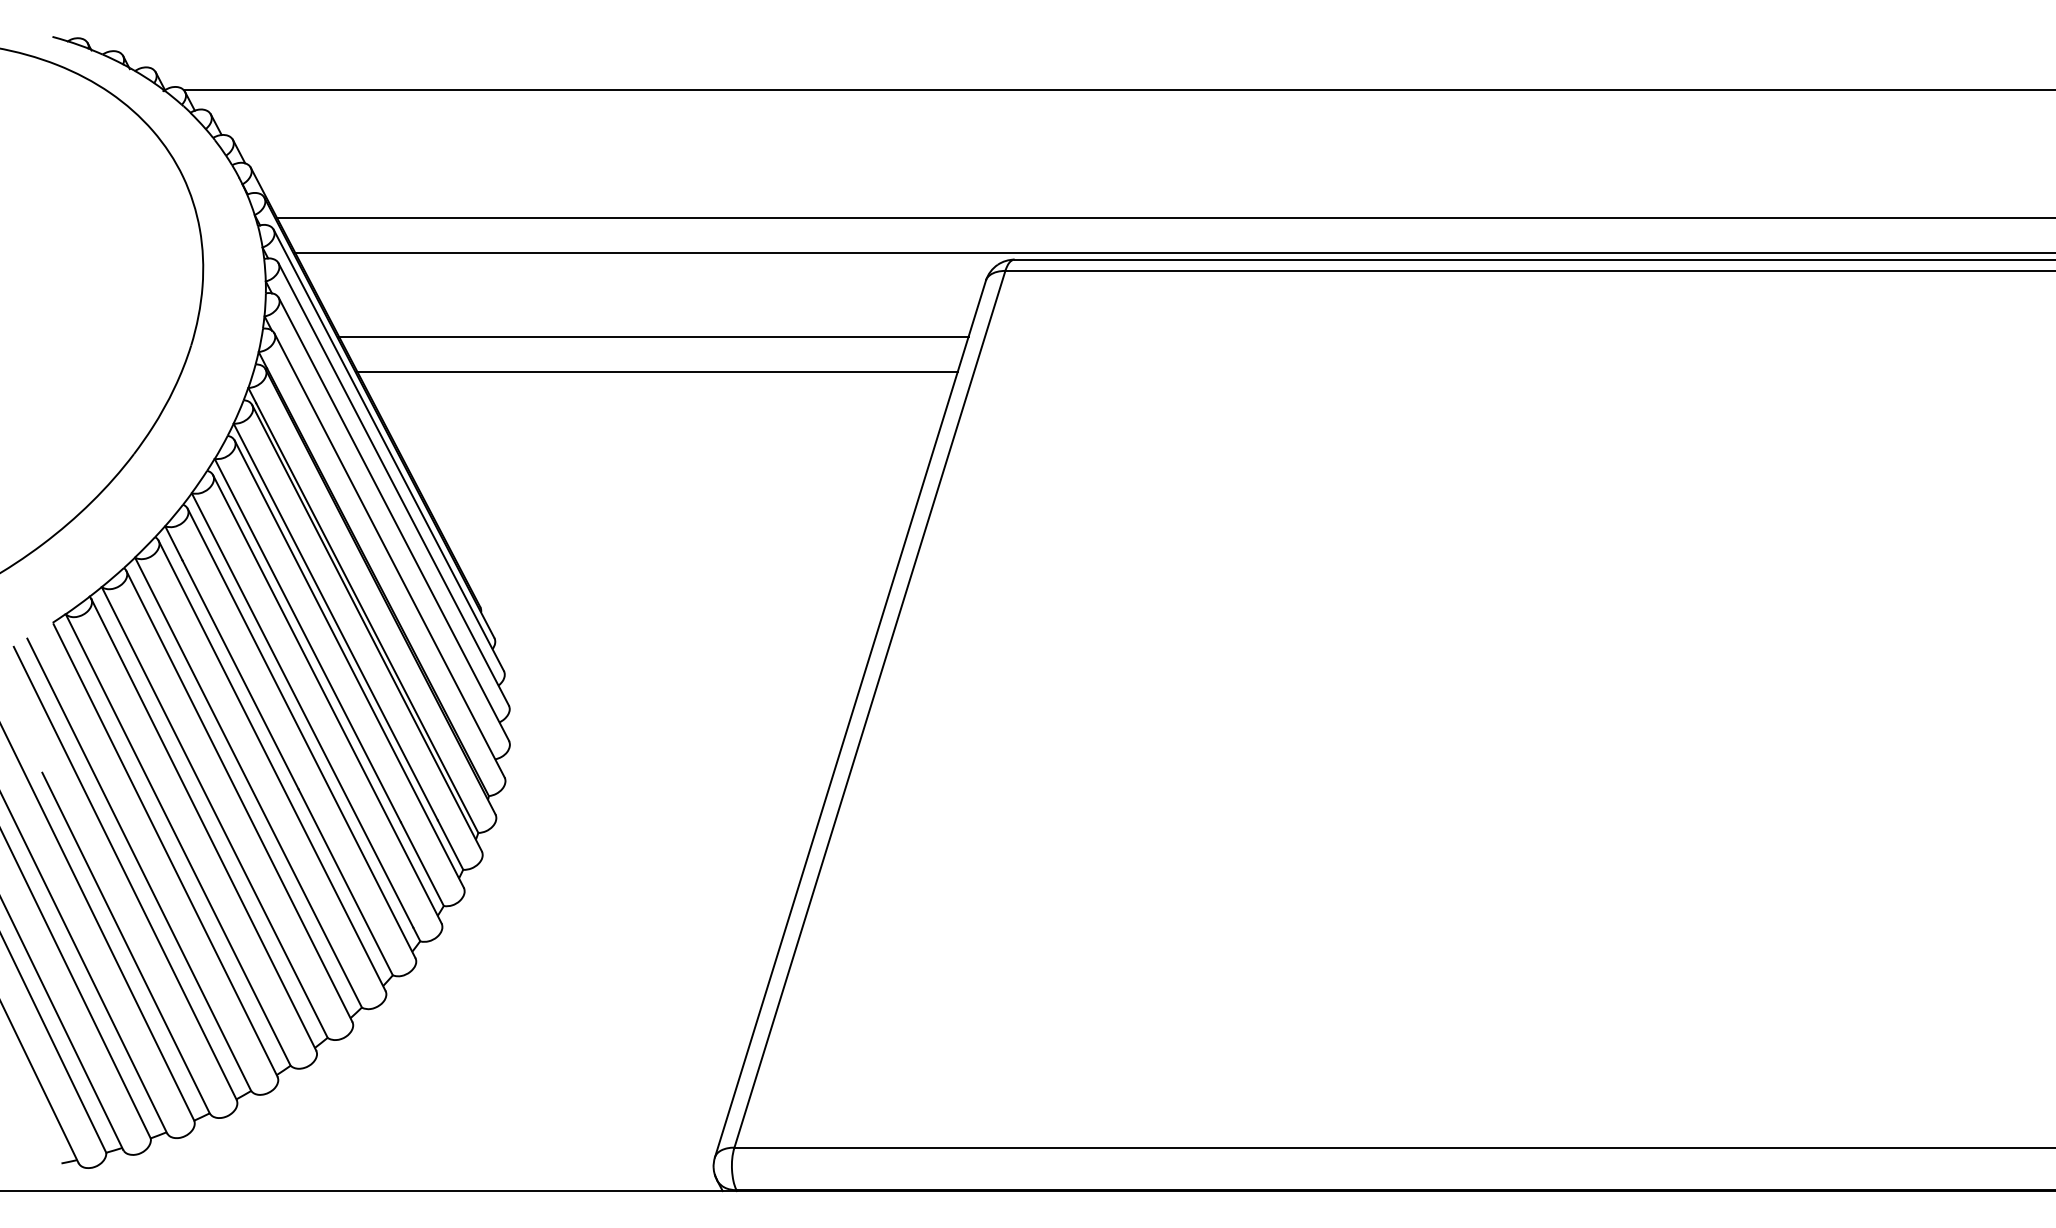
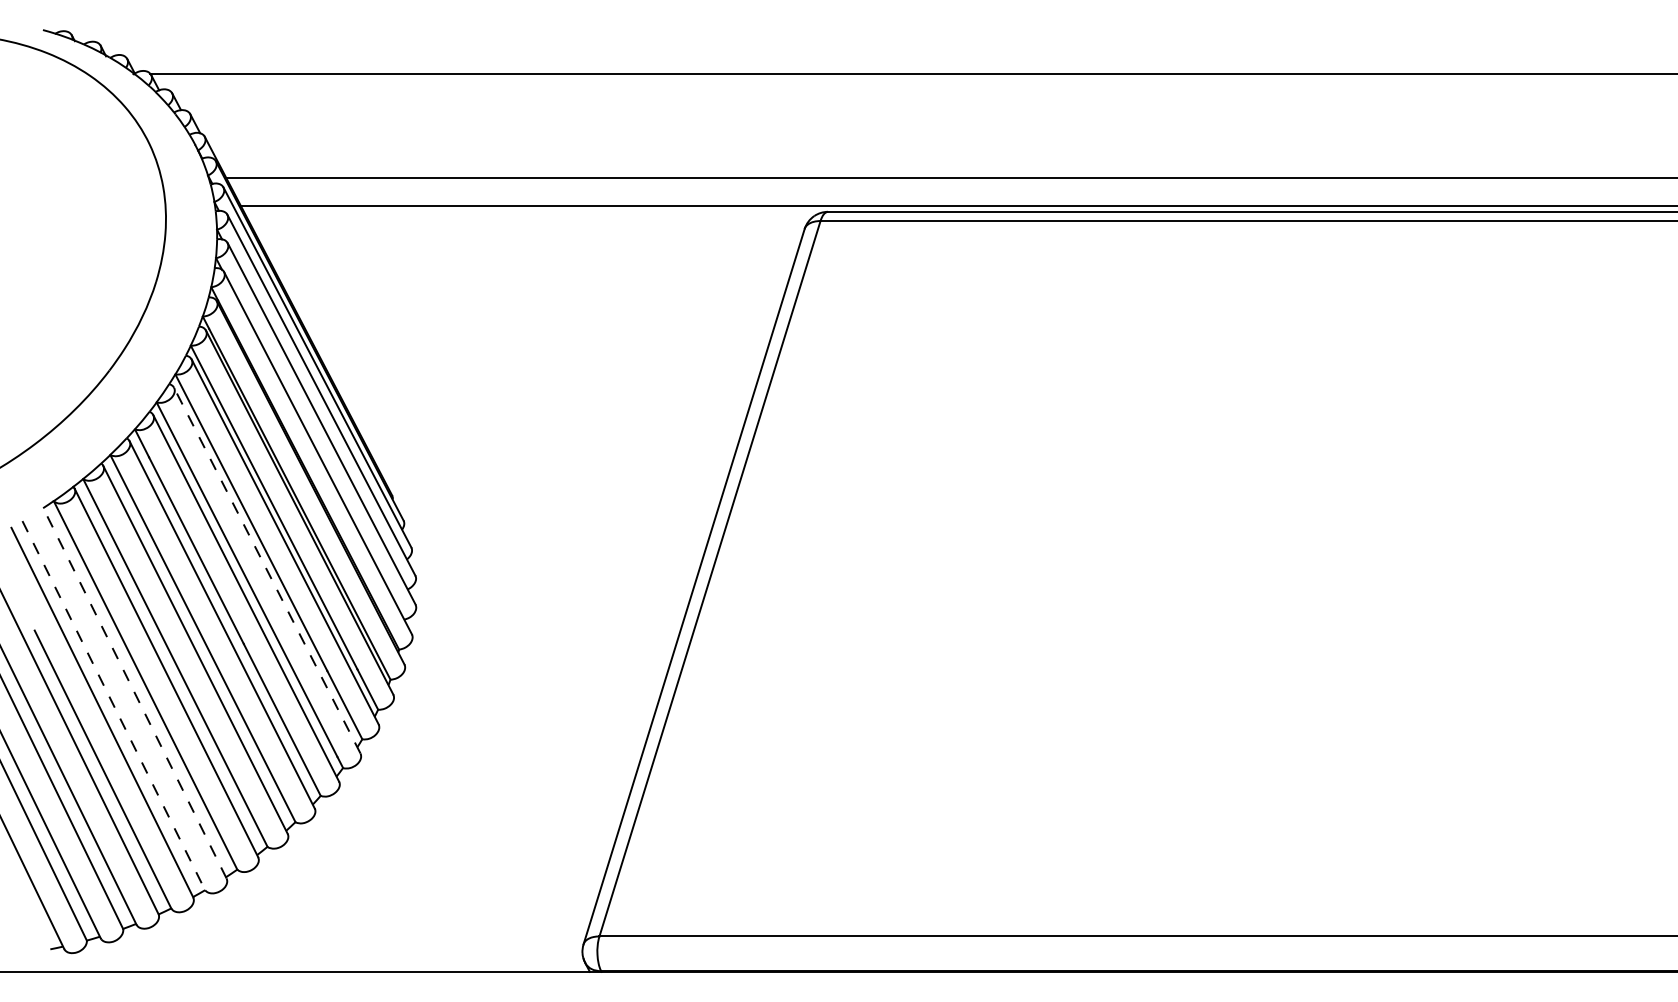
line: (653, 337) -> (533, 275), removed
line: (657, 371) -> (536, 303), removed
line: (327, 699) -> (267, 570), solid -> dashed
line: (165, 849) -> (135, 693), solid -> dashed
line: (138, 864) -> (113, 705), solid -> dashed

